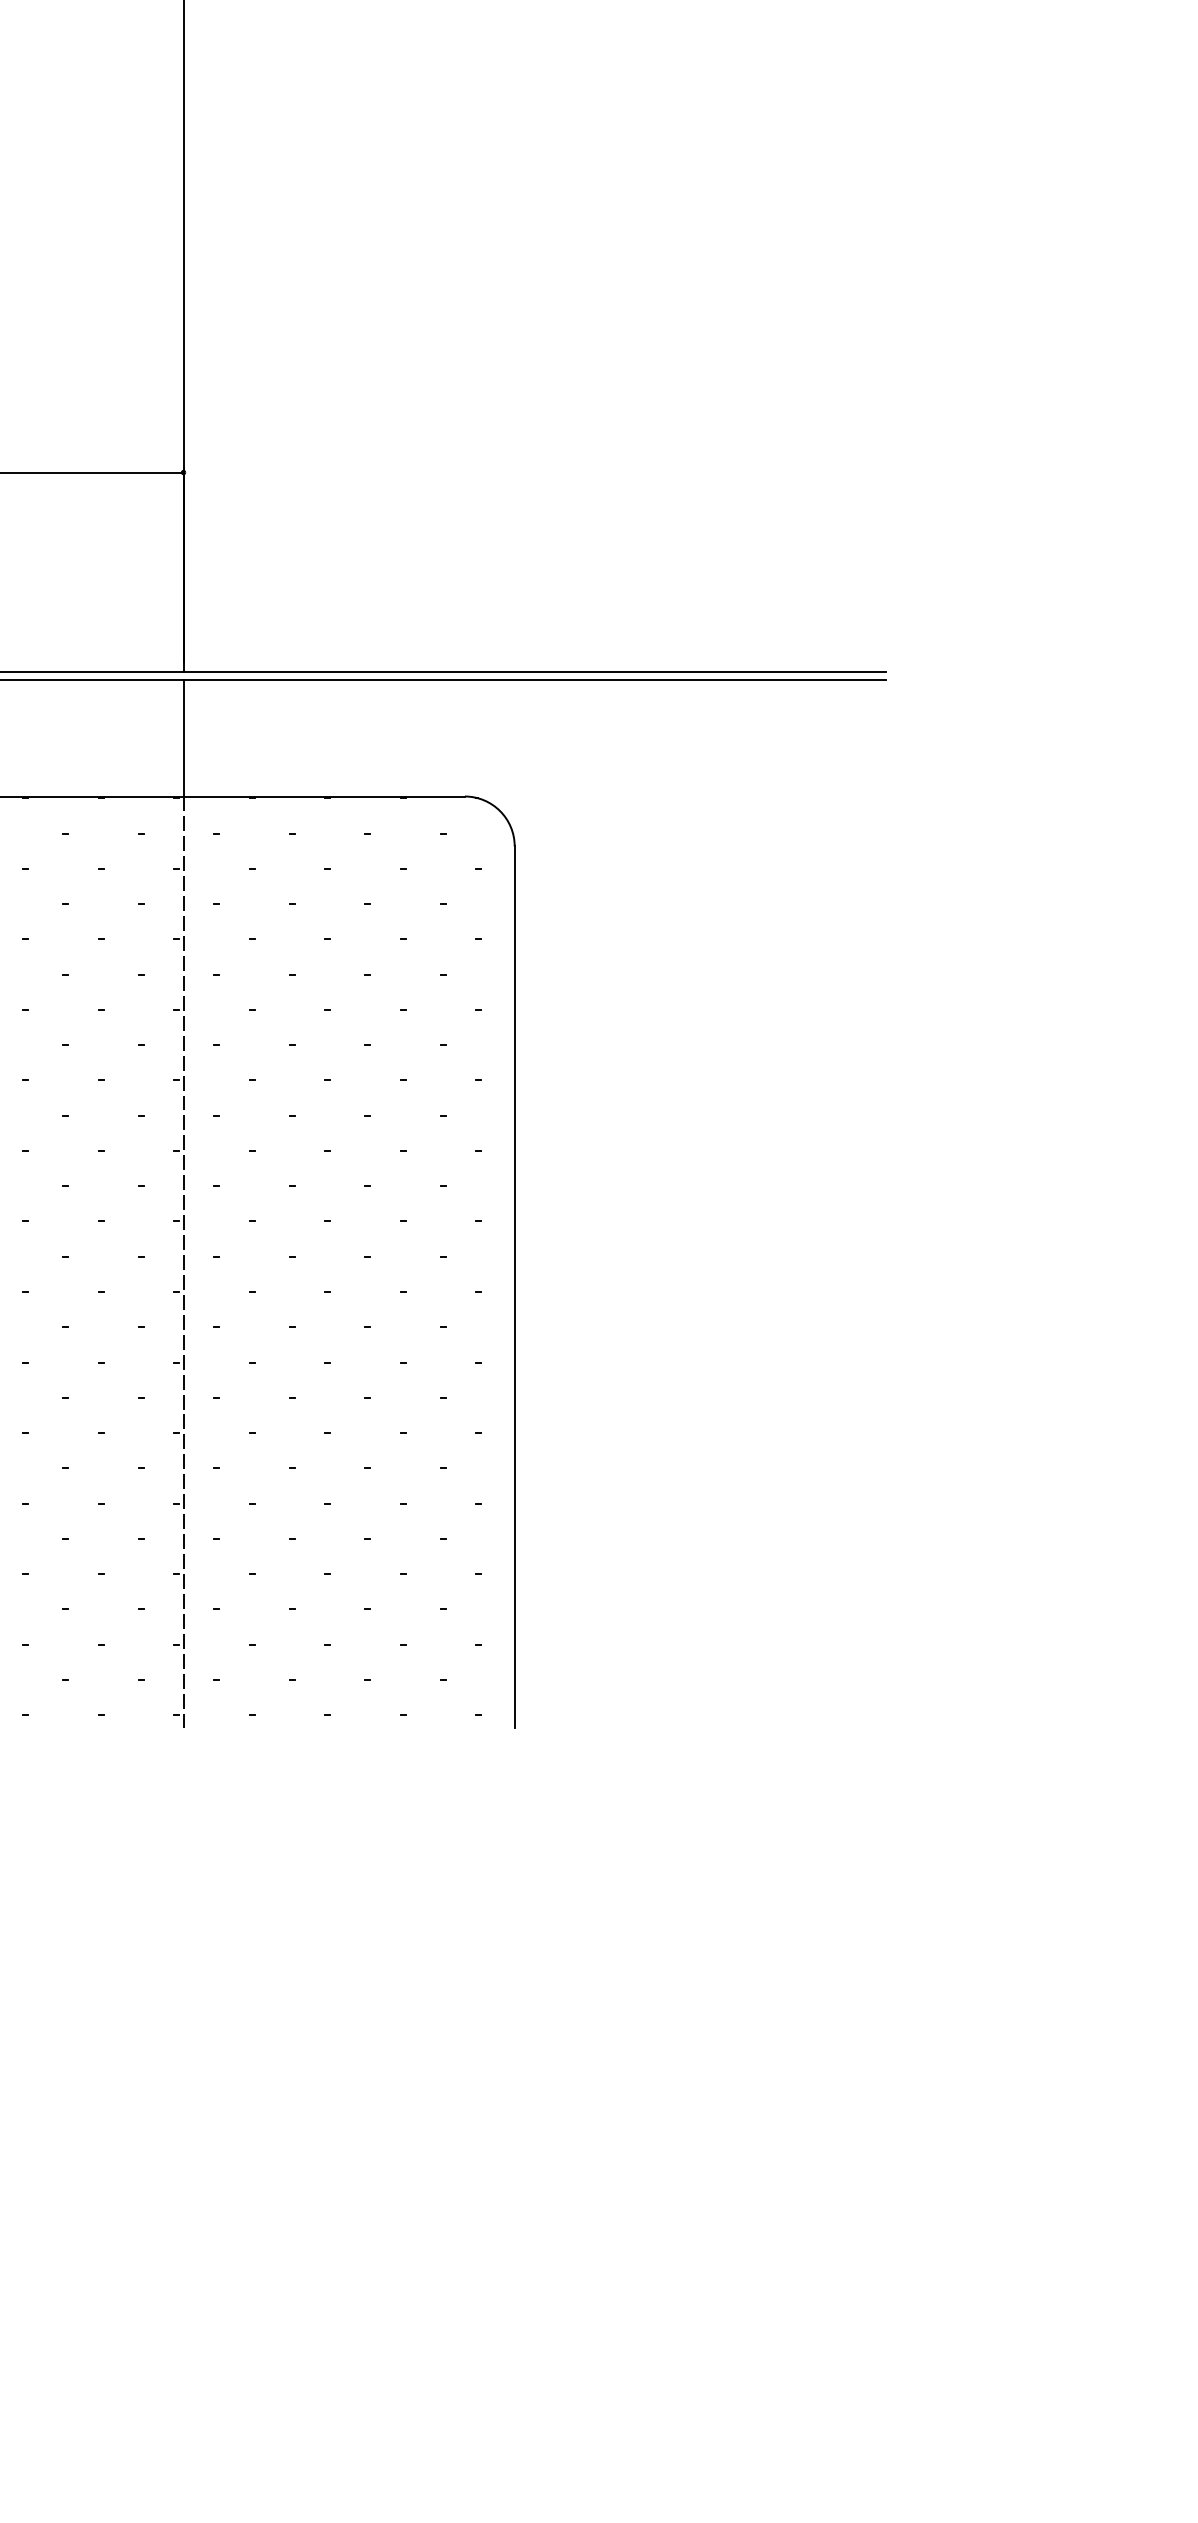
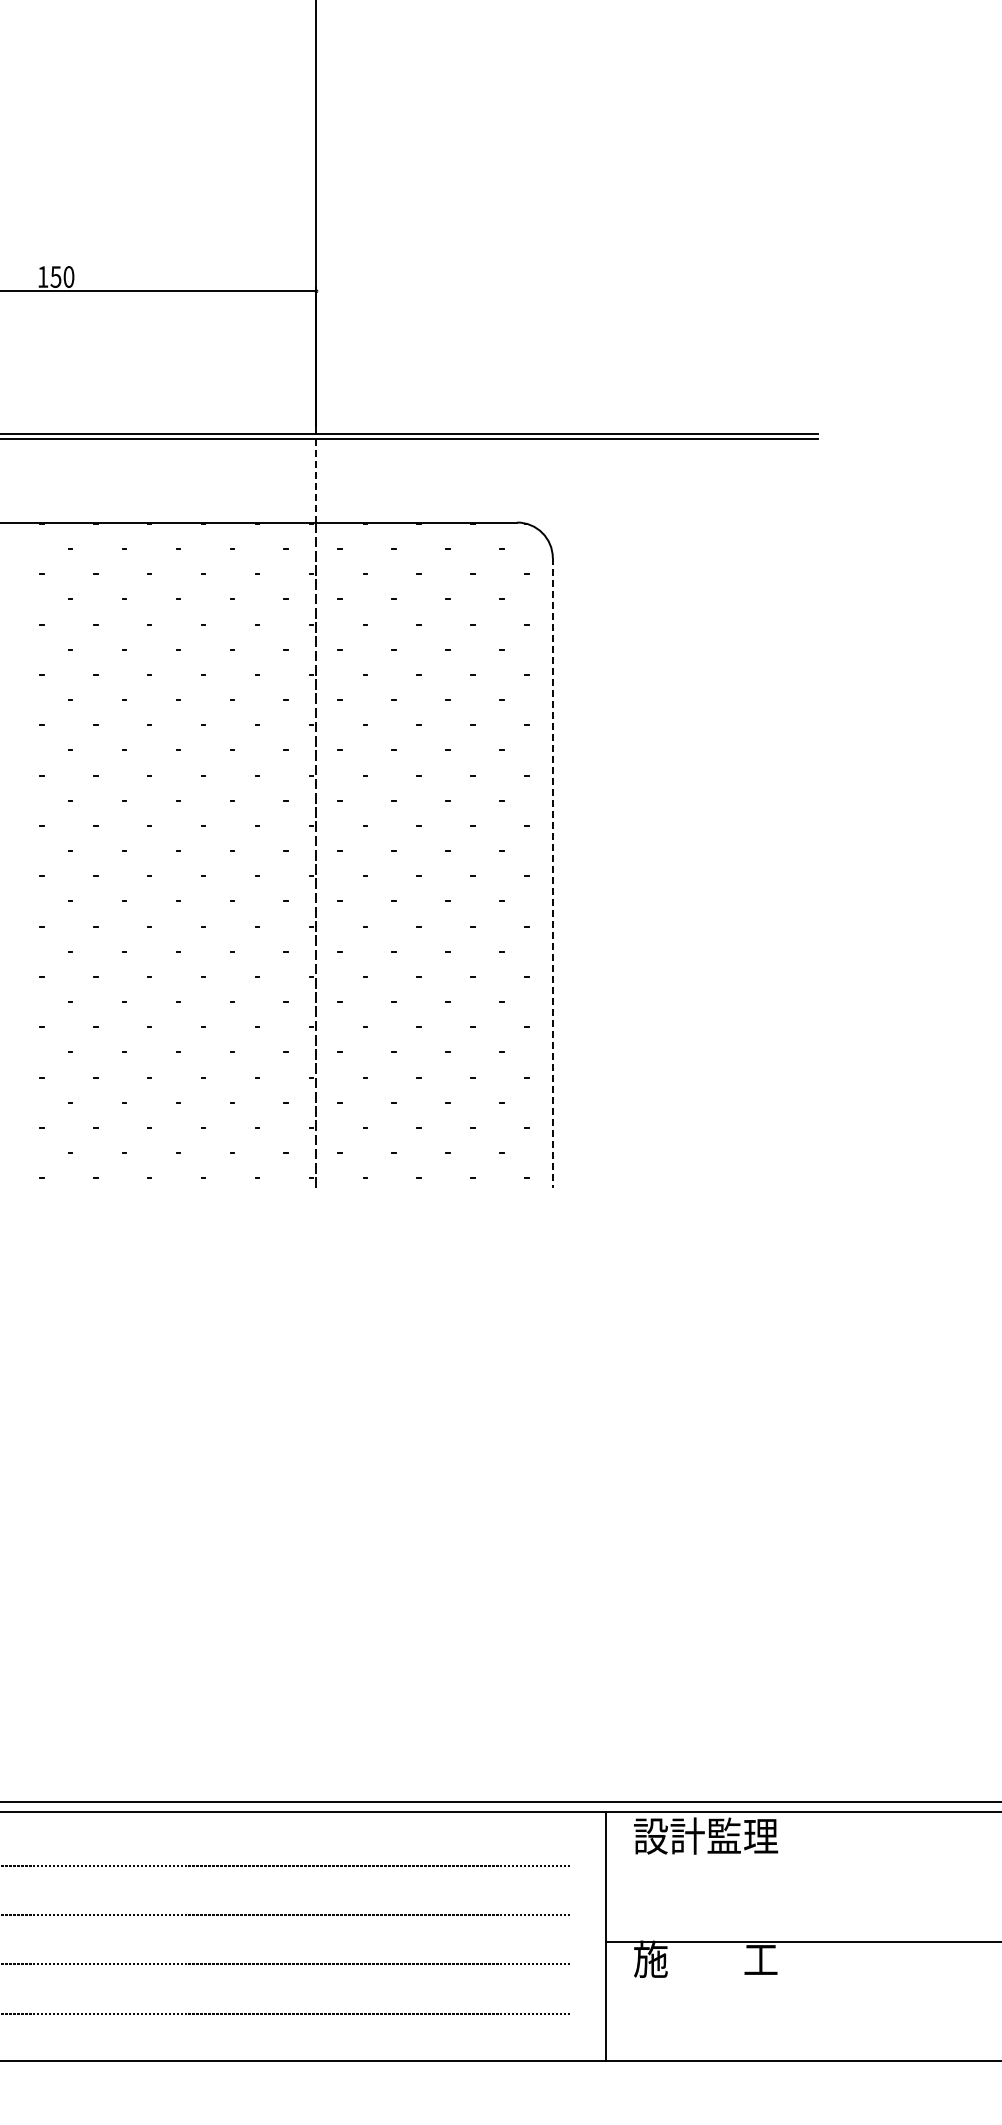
line: (183, 737) -> (316, 480), solid -> dashed
line: (514, 1288) -> (552, 873), solid -> dashed

